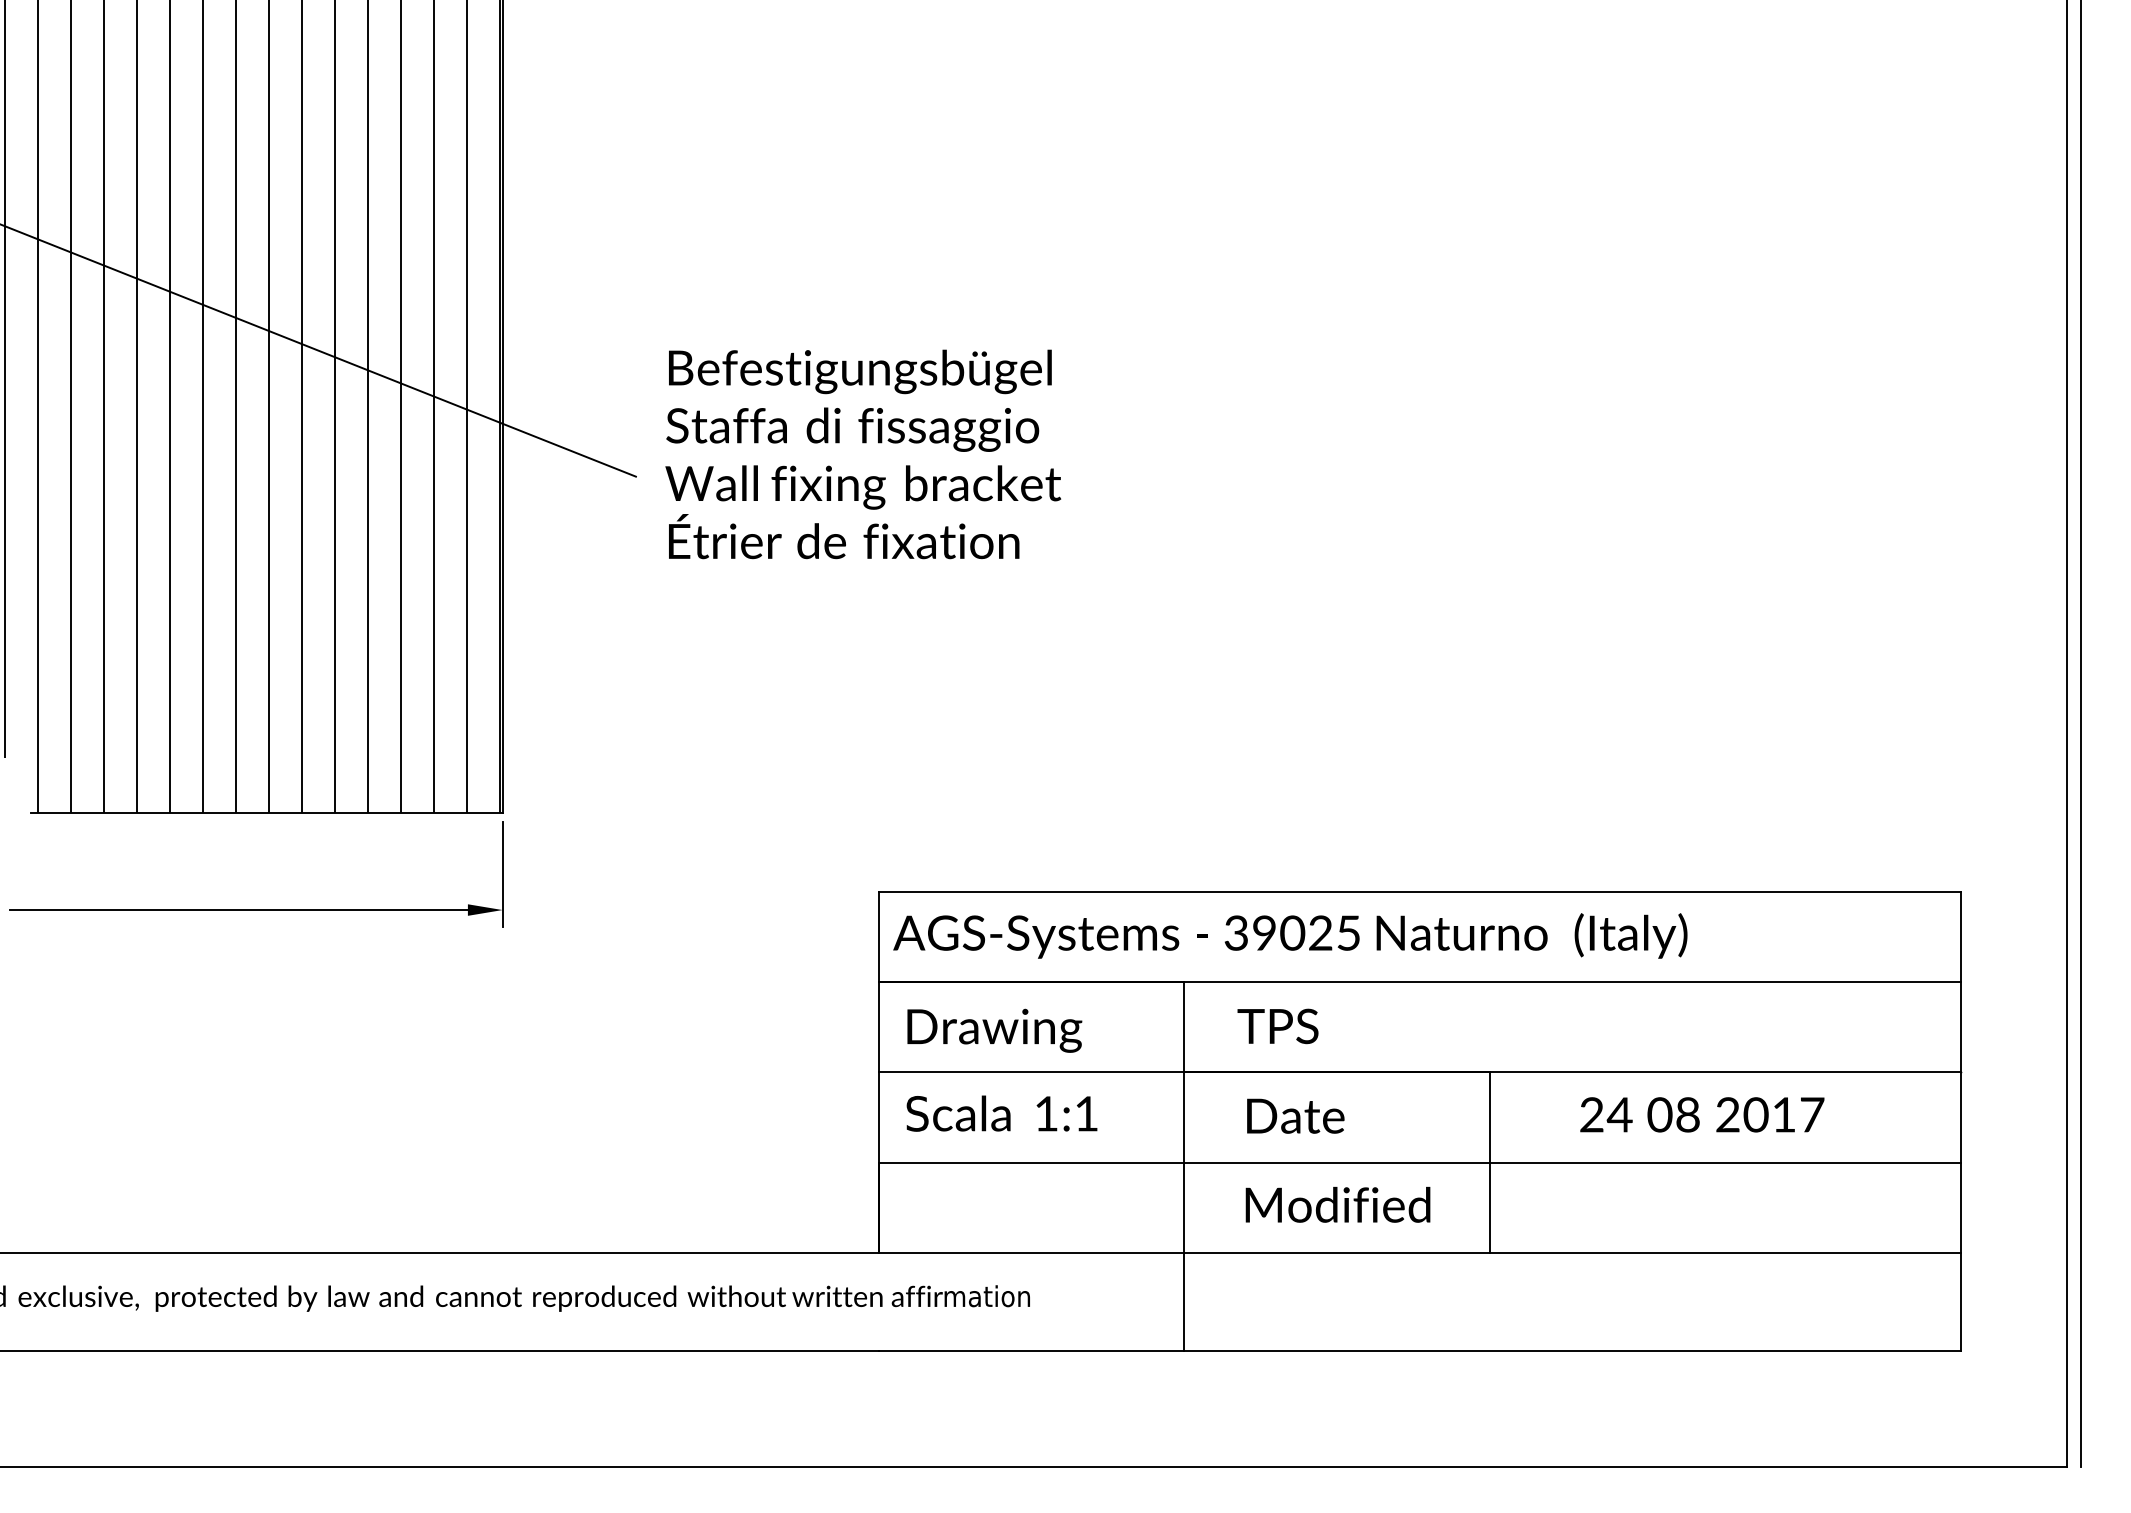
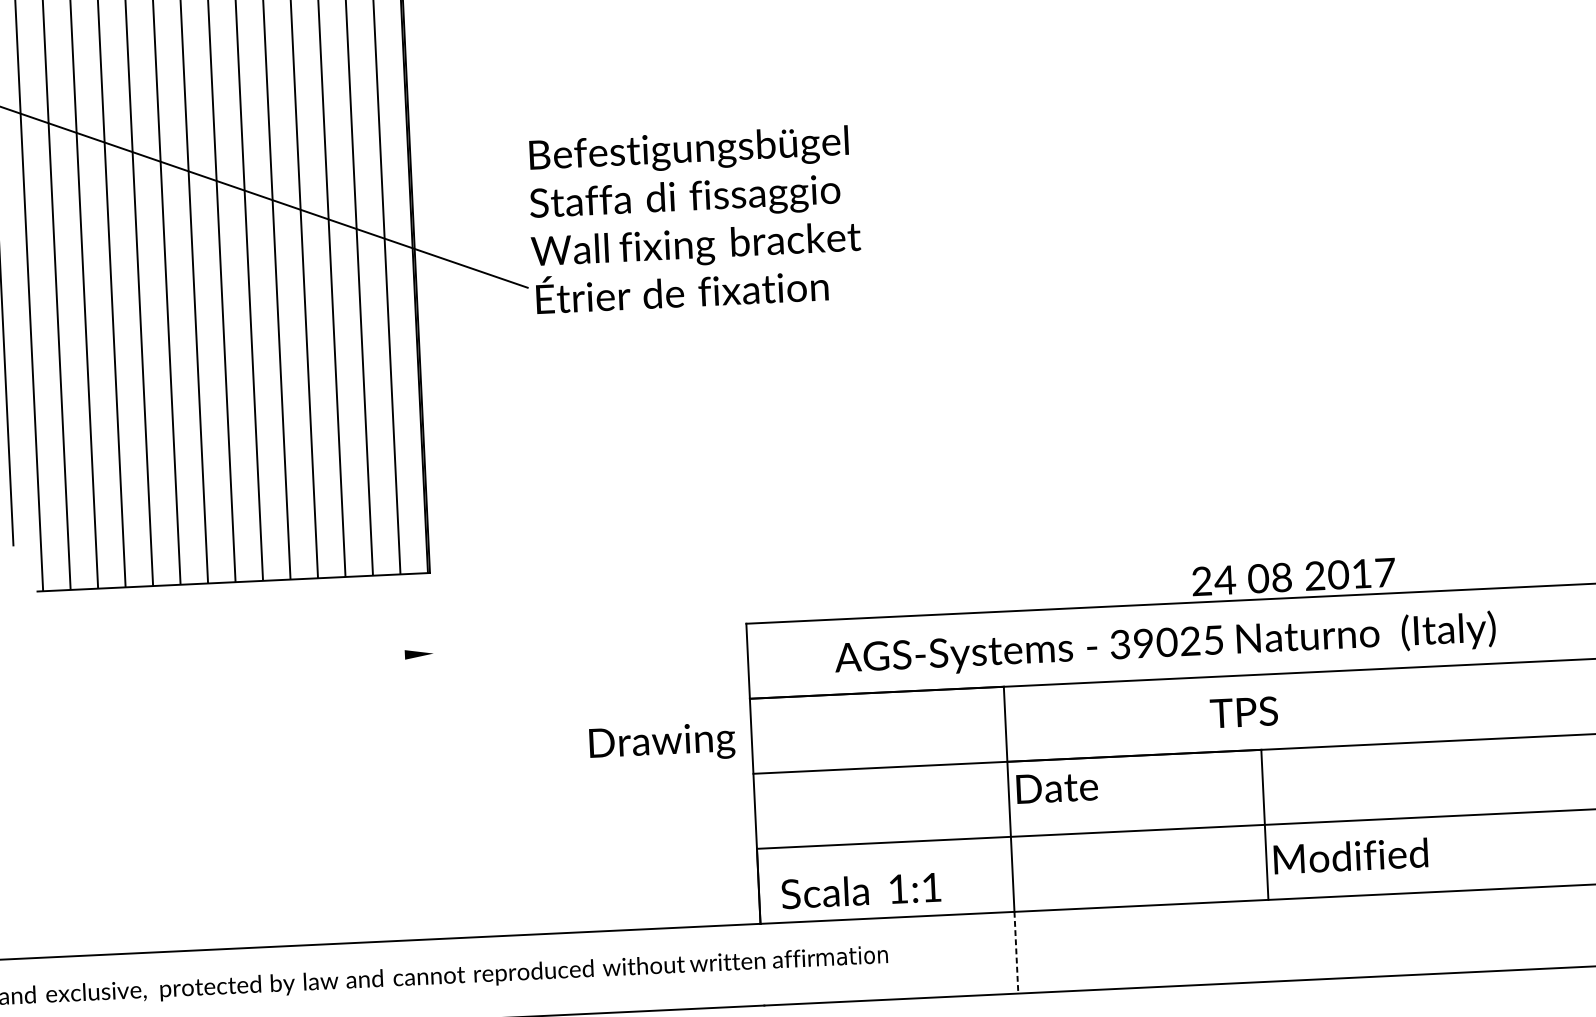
text: (863, 454) -> (695, 219), moved
line: (502, 874) -> (432, 623), removed
line: (238, 910) -> (214, 664), removed
text: (1290, 935) -> (1165, 644), moved
text: (1277, 1026) -> (1243, 712), moved
text: (994, 1030) -> (662, 743), moved
text: (1001, 1113) -> (860, 890), moved
text: (1702, 1114) -> (1293, 576), moved
text: (1295, 1115) -> (1057, 787), moved
text: (1337, 1204) -> (1350, 855), moved
line: (1184, 1302) -> (1016, 953), solid -> dashed

